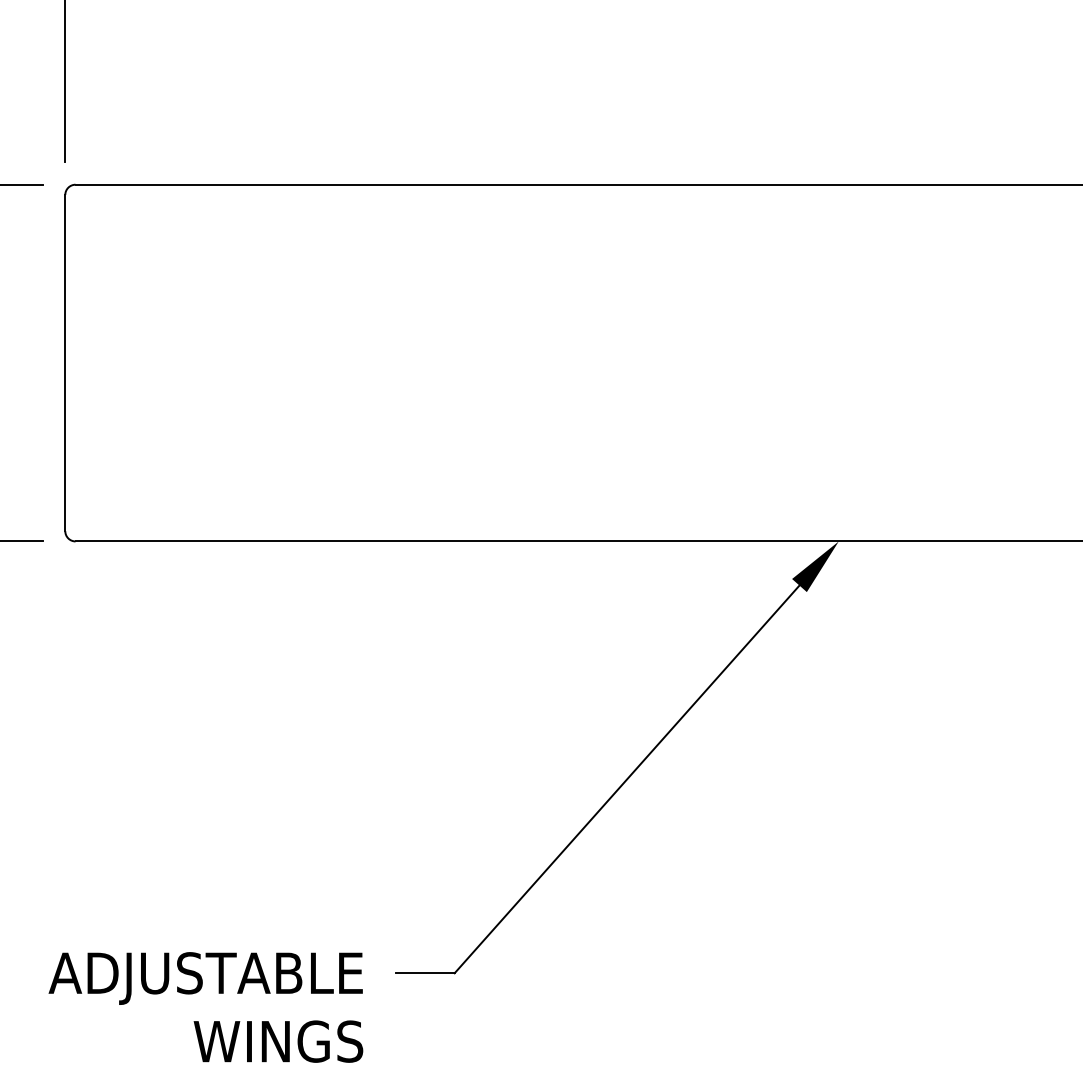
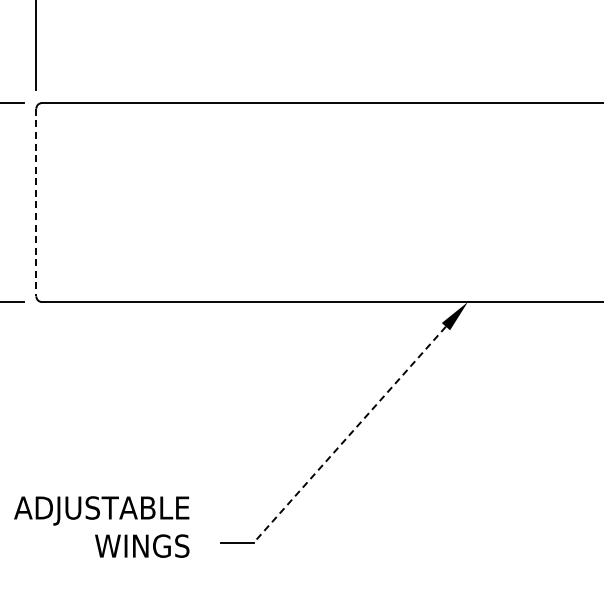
line: (65, 362) -> (36, 202), solid -> dashed
line: (626, 778) -> (349, 434), solid -> dashed
text: (205, 1006) -> (101, 526), moved

